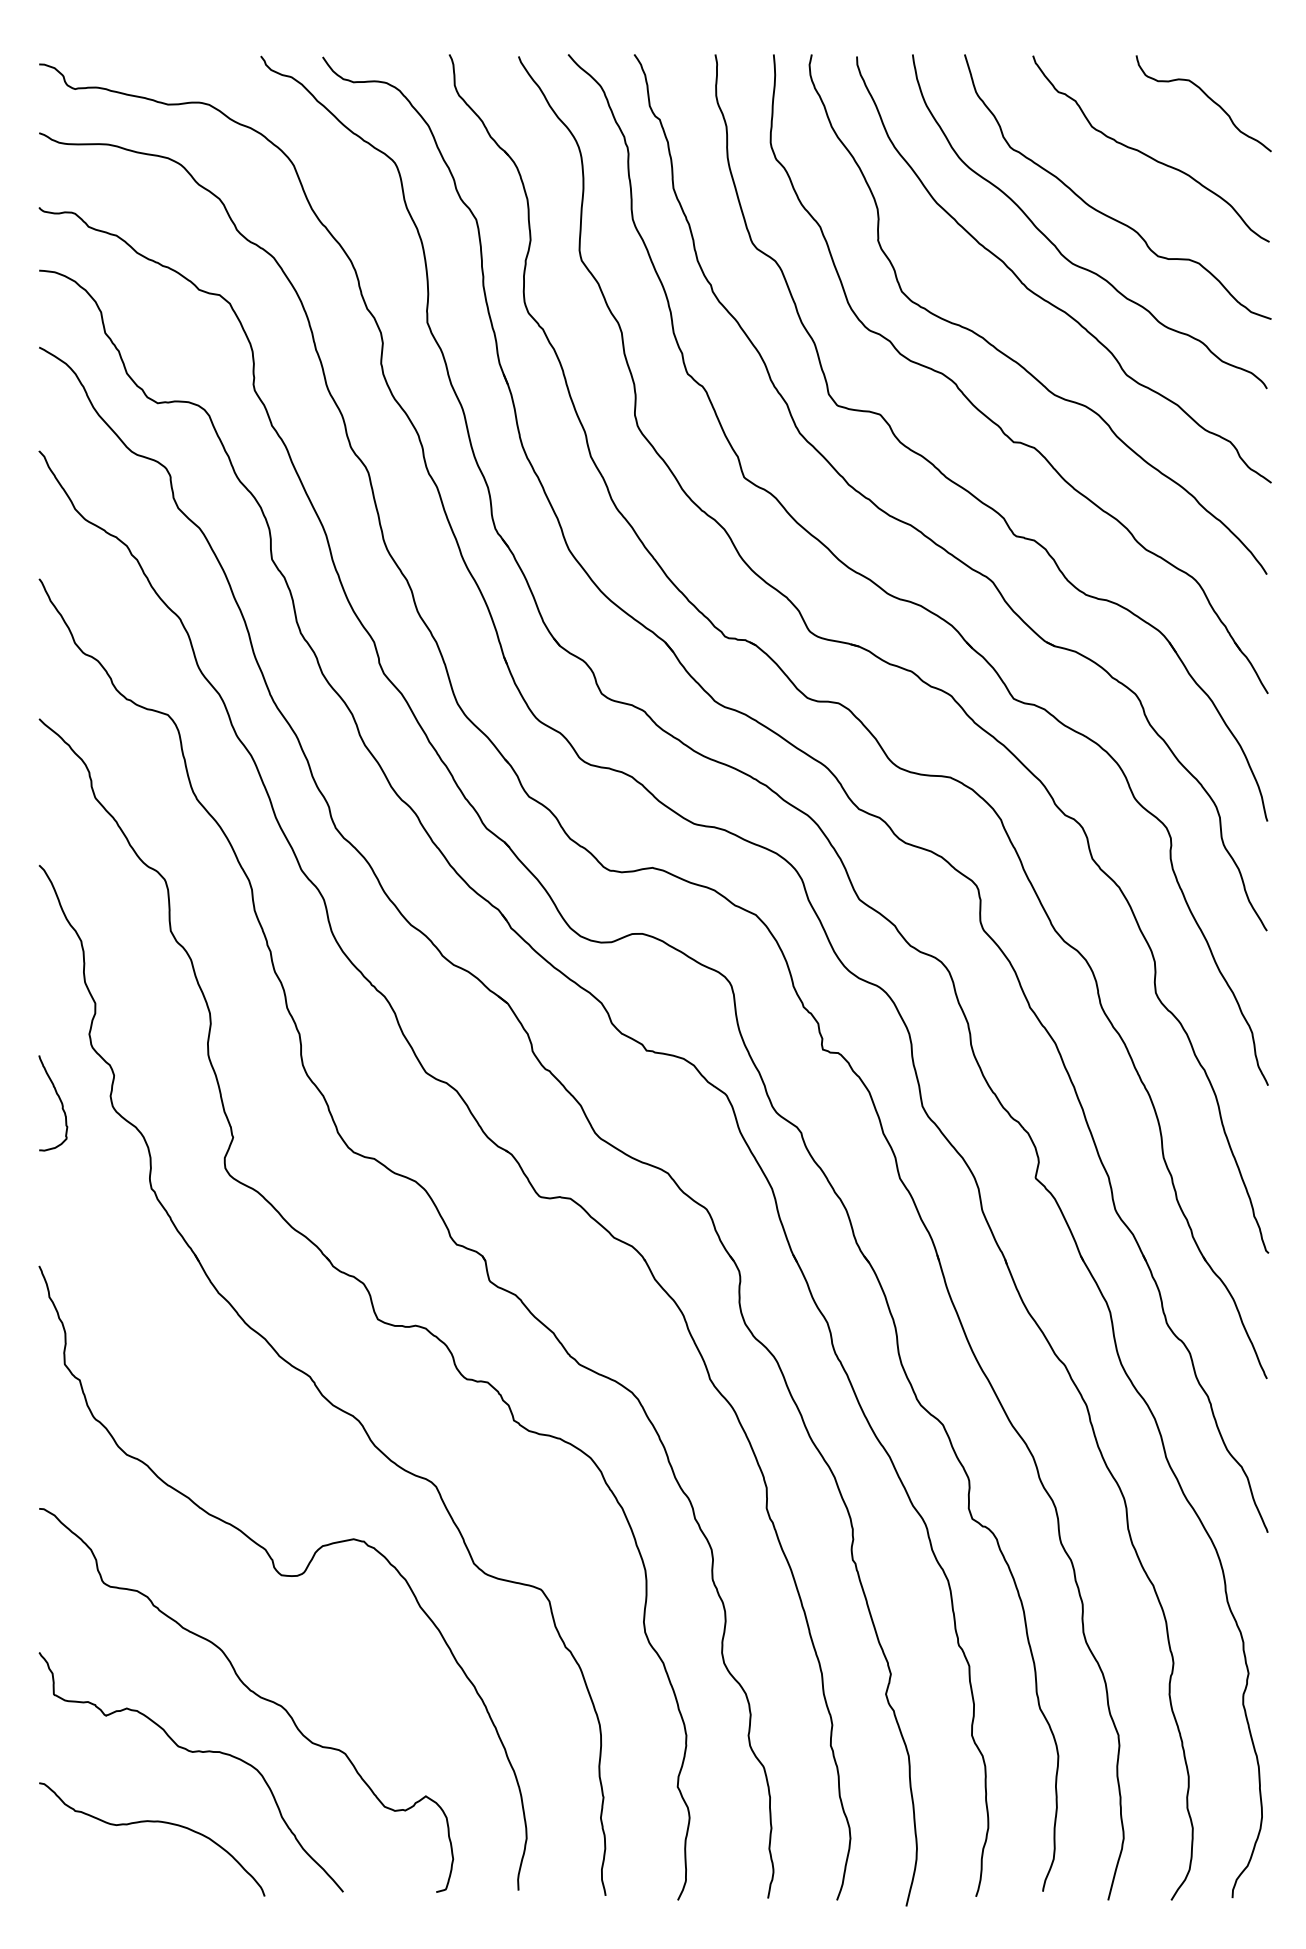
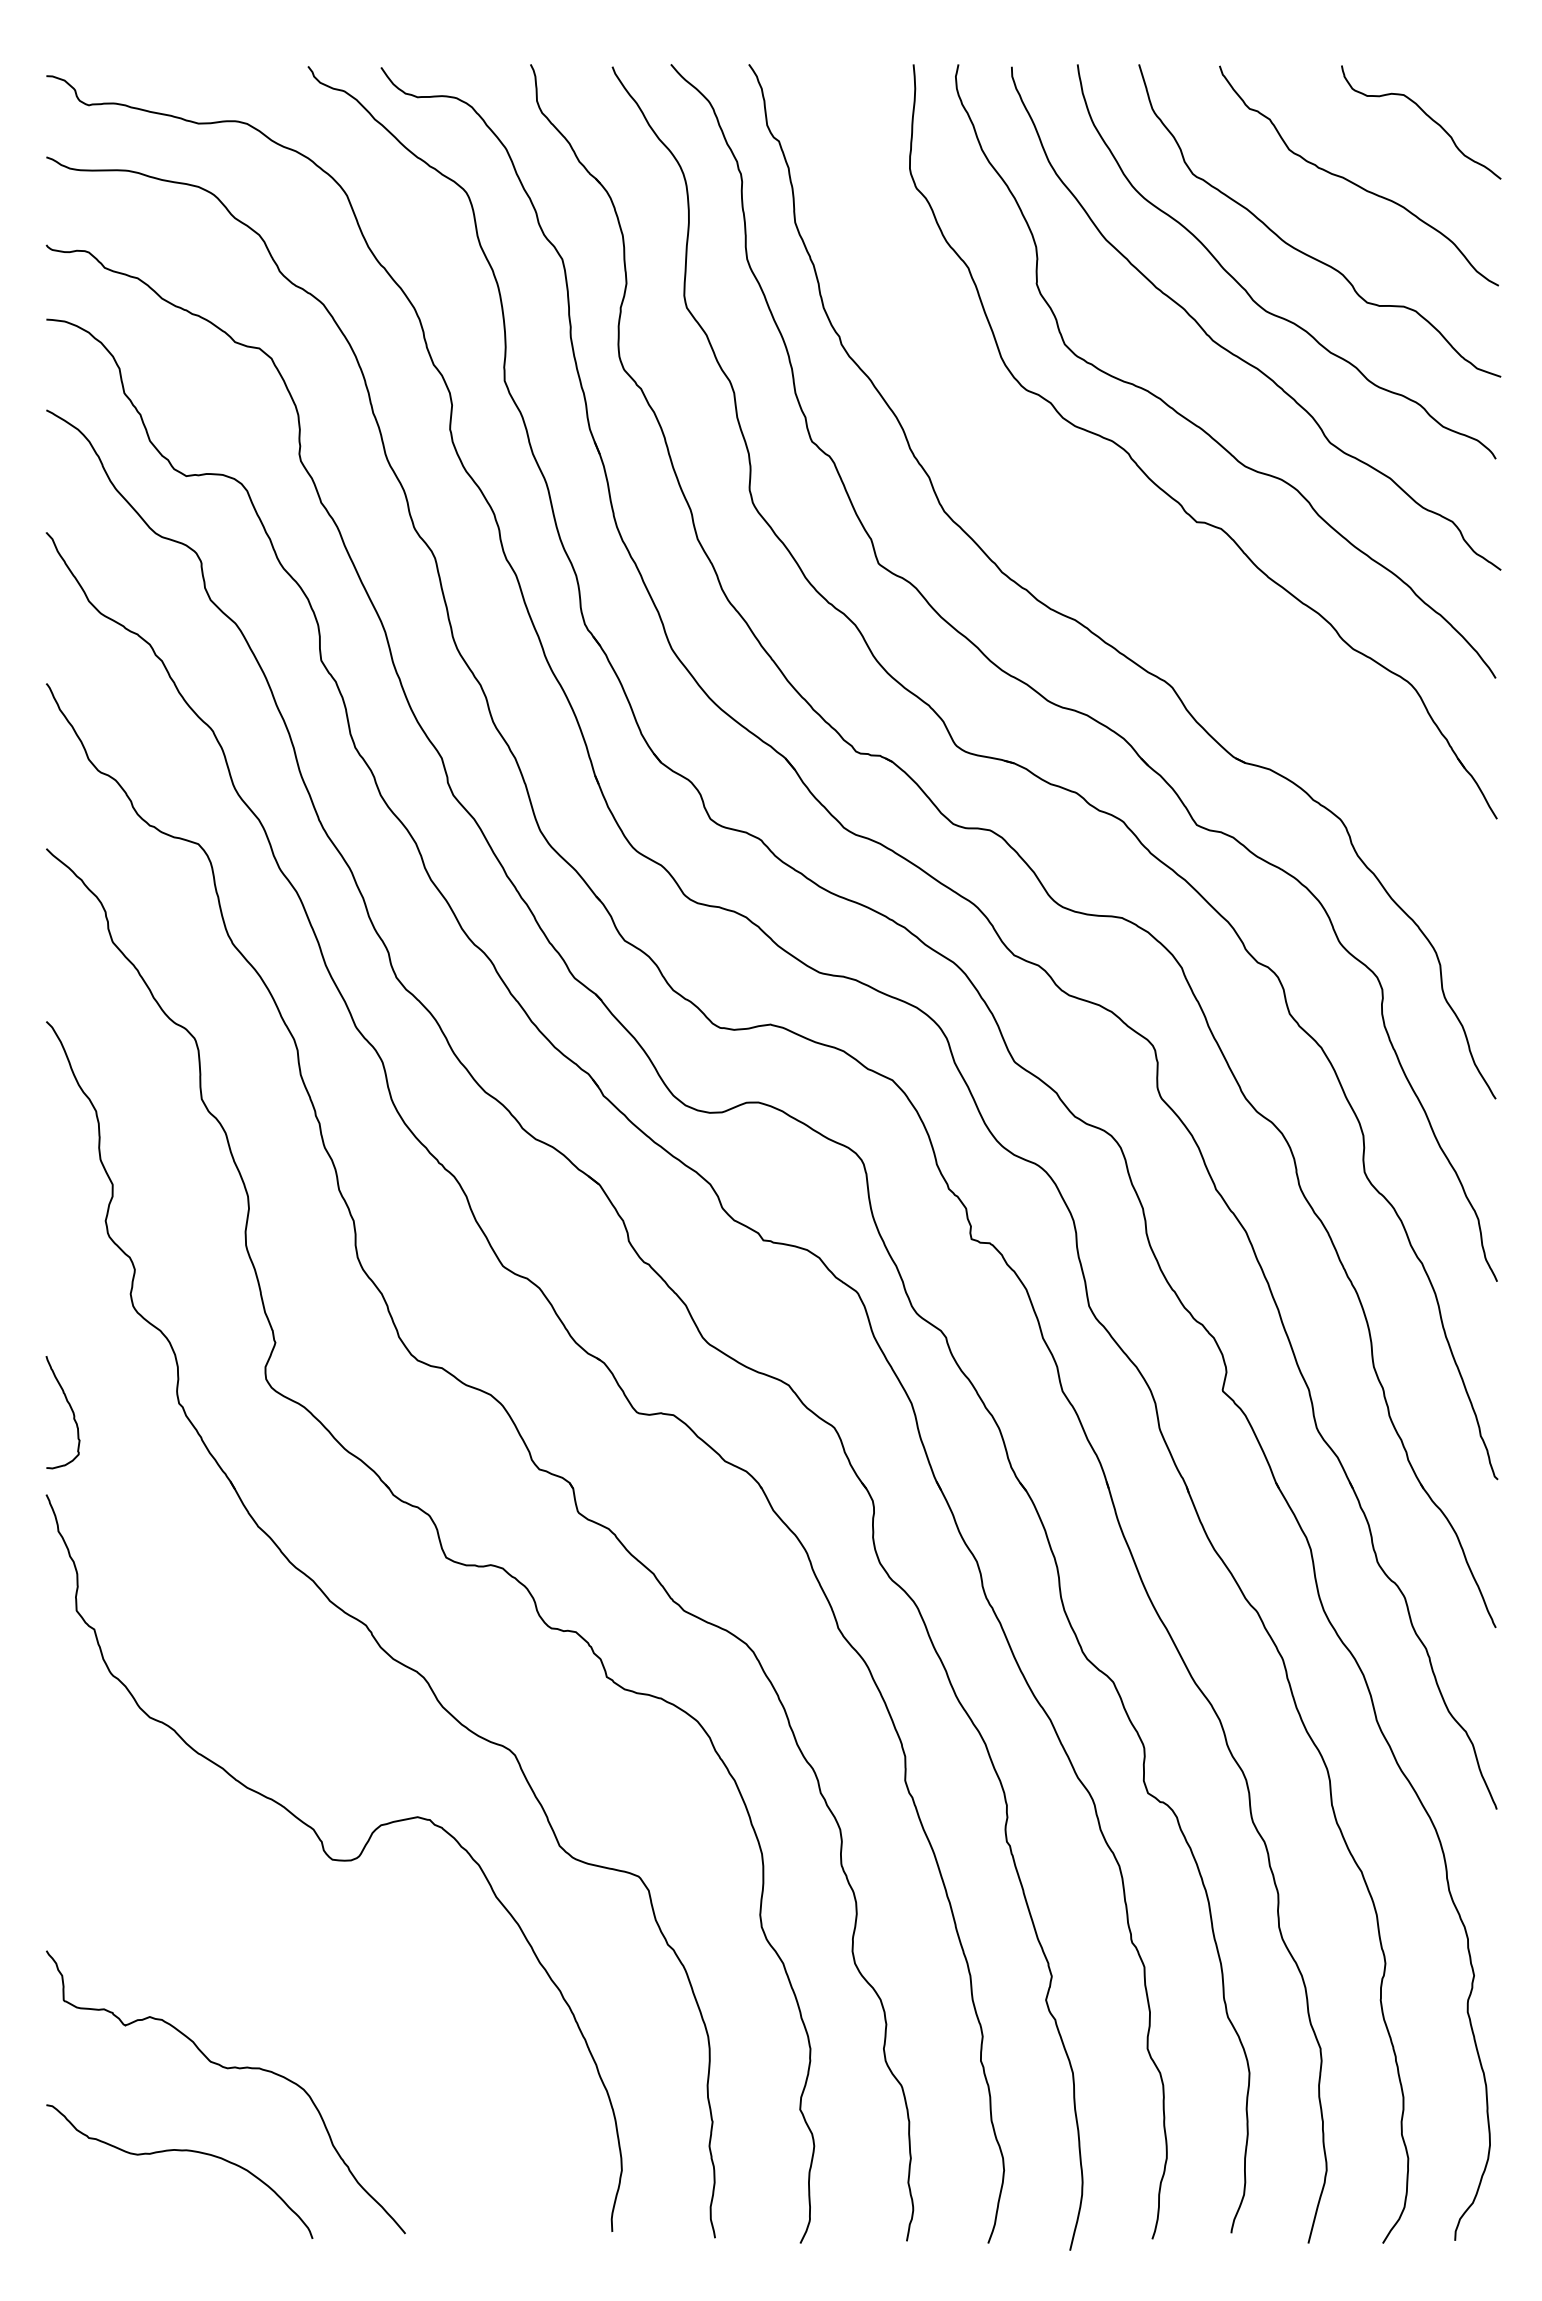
part: (960, 485) -> (1134, 573), removed
curve: (59, 1099) -> (70, 1408), moved
curve: (251, 1691) -> (296, 1997), removed

